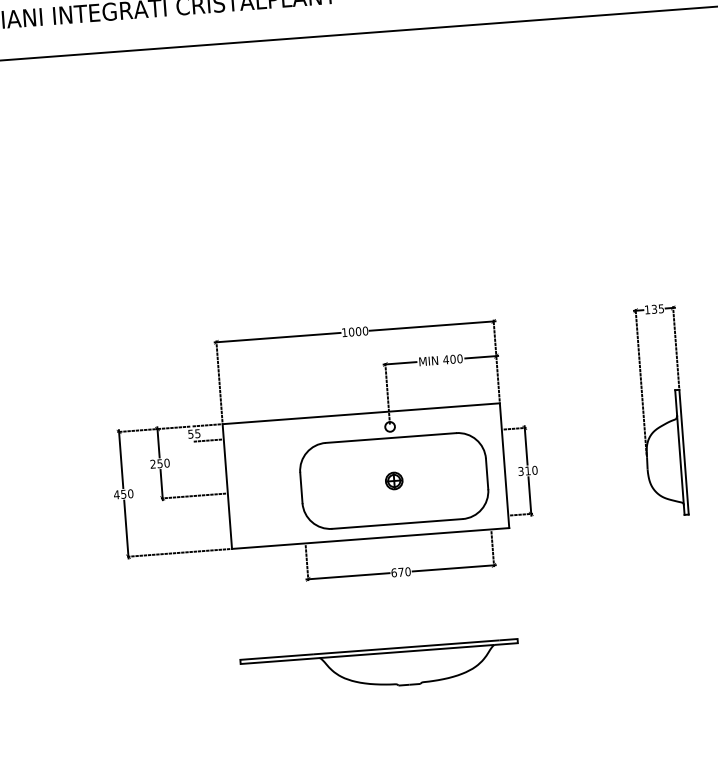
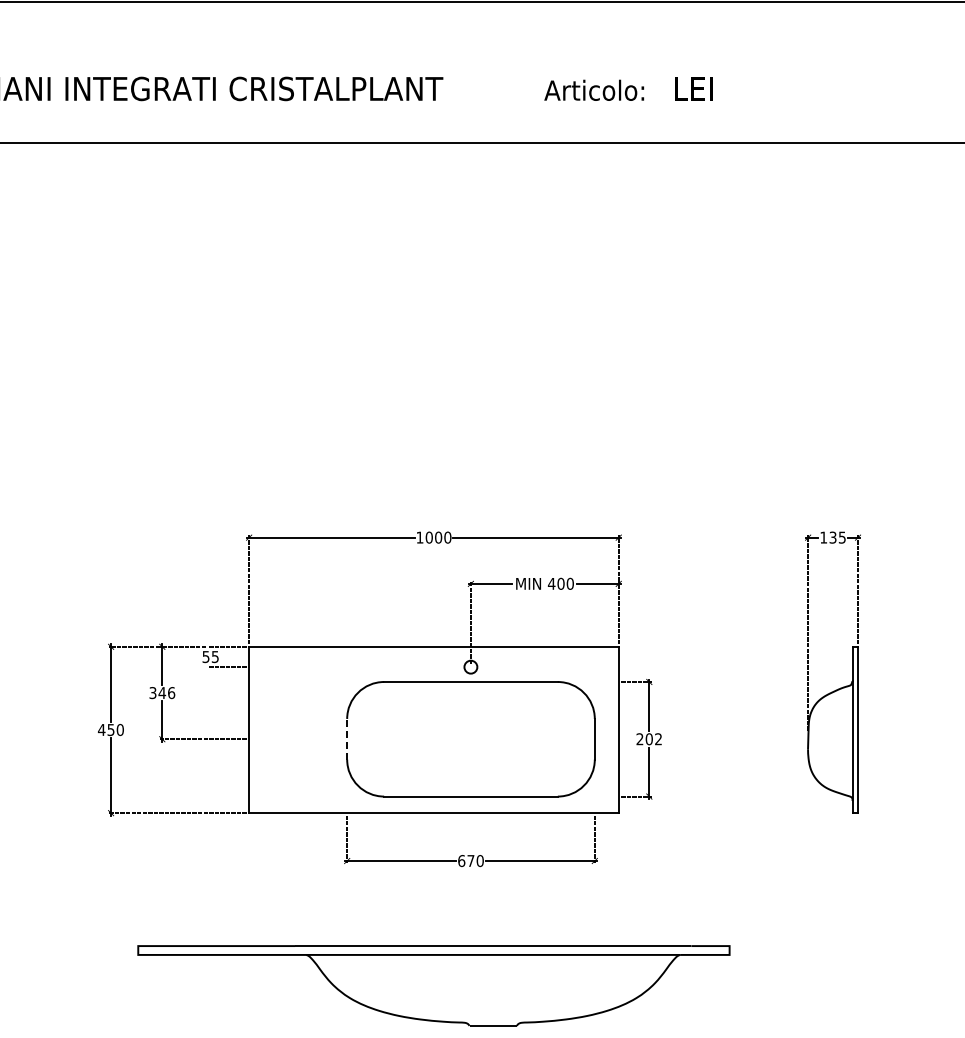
text: (160, 464) -> (162, 693), 250 -> 346
text: (528, 471) -> (649, 739), 310 -> 202
part: (393, 481) -> (470, 739), removed
line: (301, 487) -> (347, 738), solid -> dashed
part: (380, 667) -> (433, 985), size x1.6

